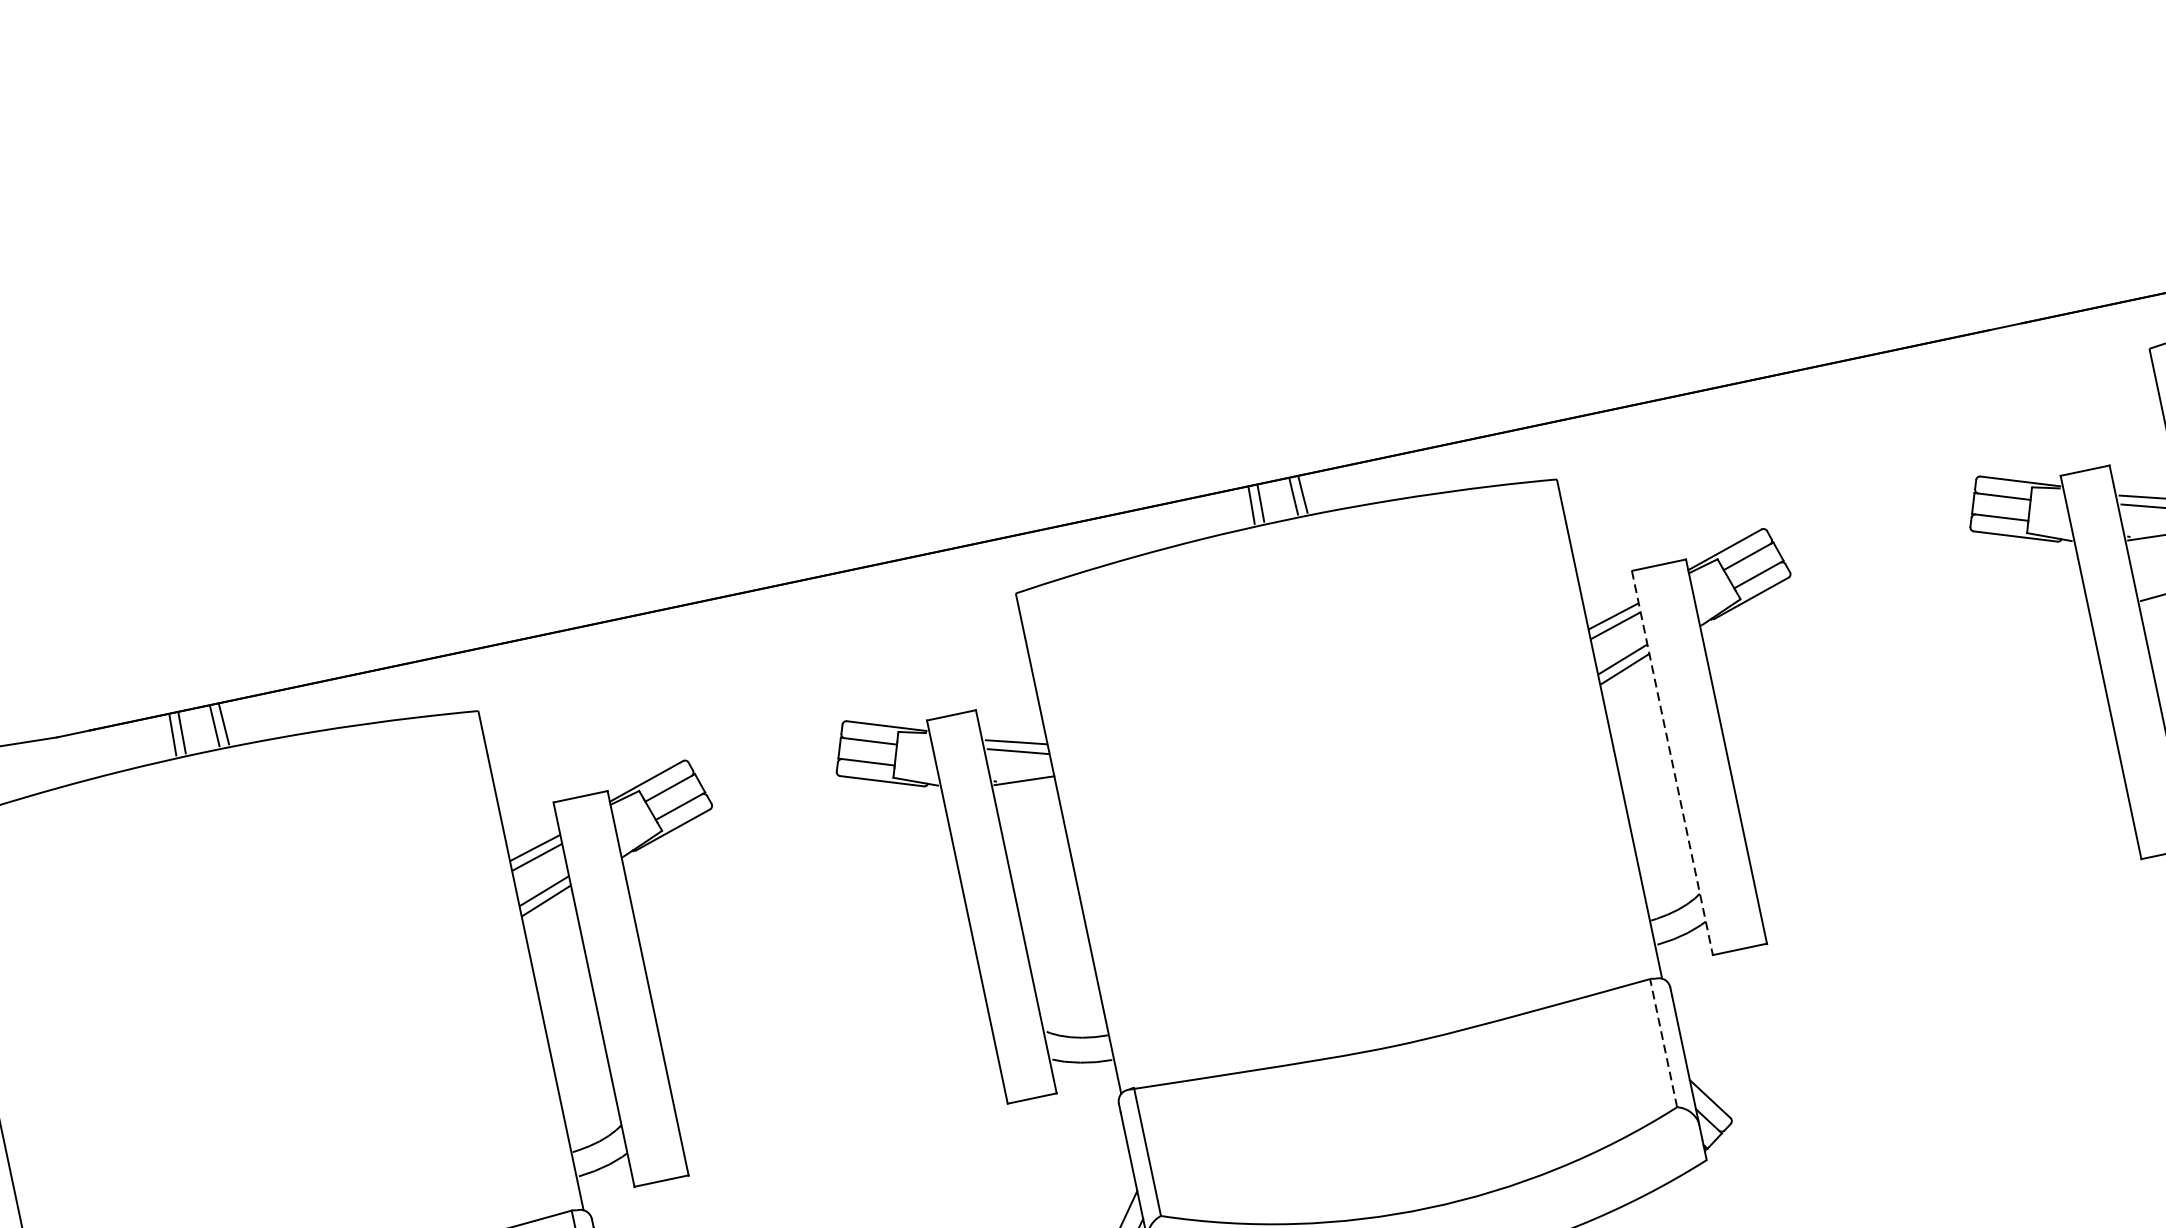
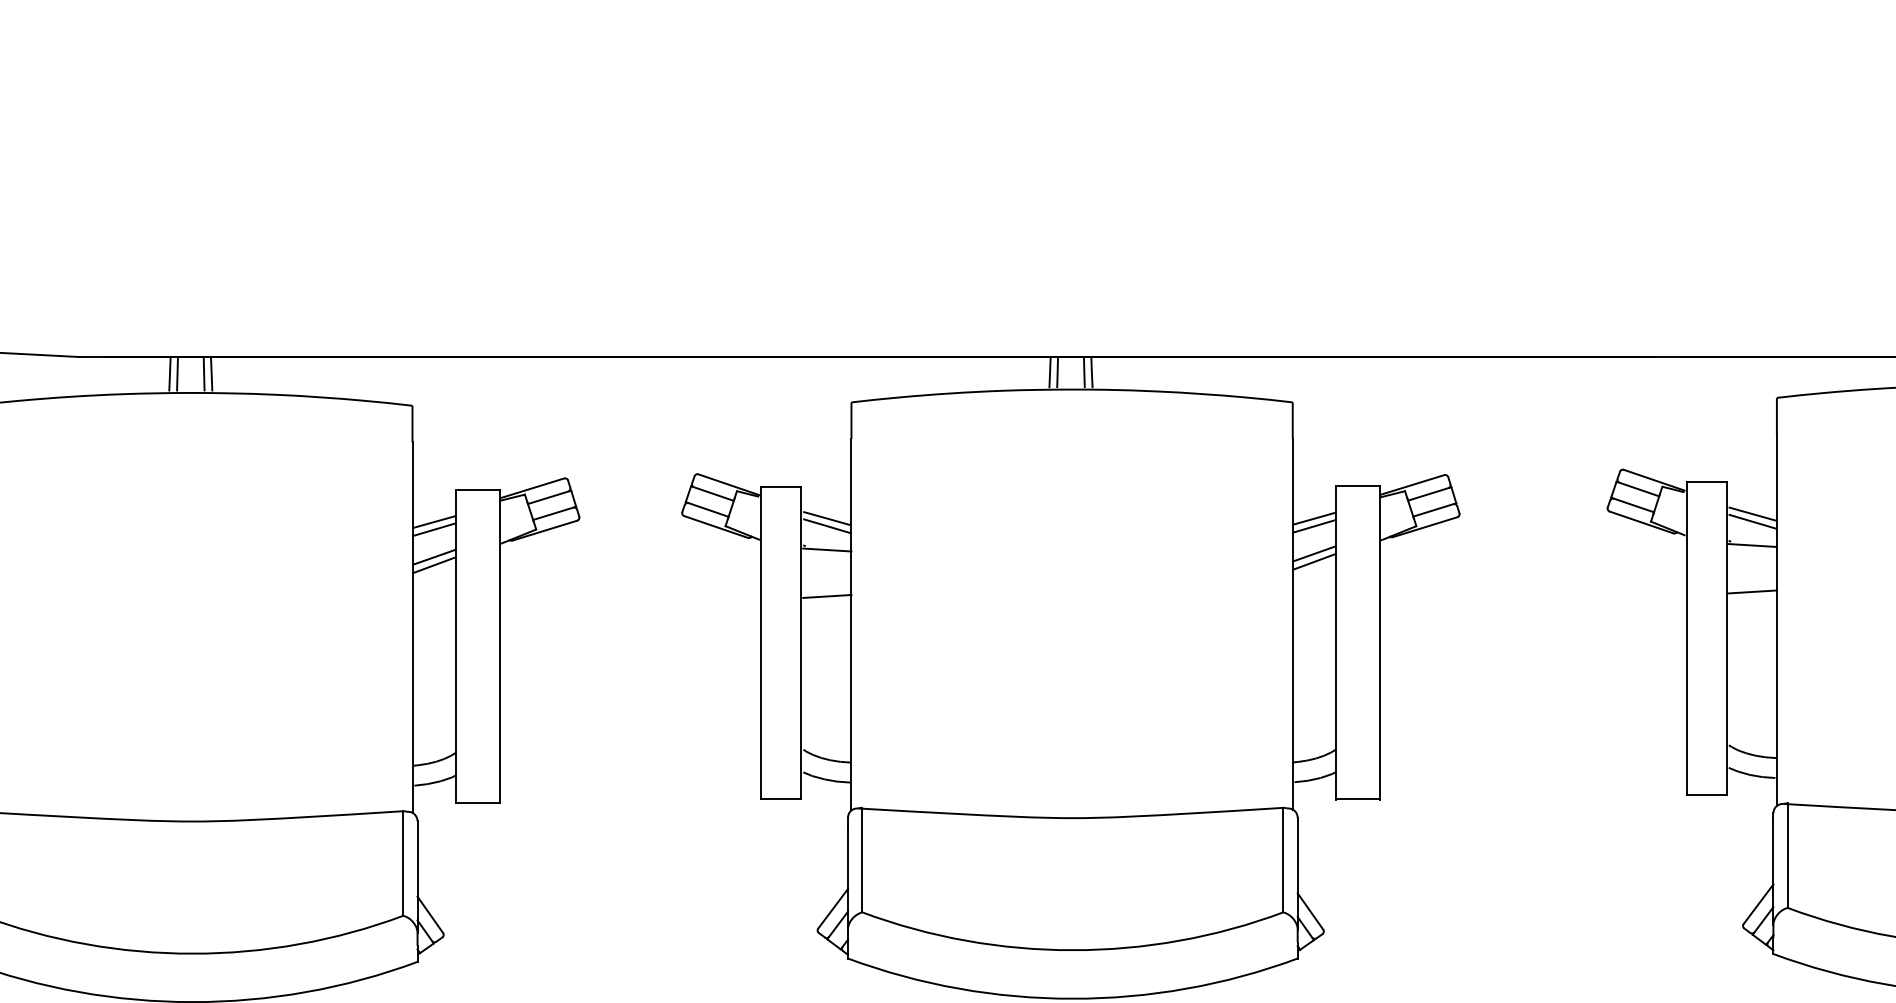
line: (1672, 763) -> (1336, 643), dashed -> solid
line: (1036, 837) -> (827, 596), added
line: (1663, 1042) -> (1283, 859), dashed -> solid

